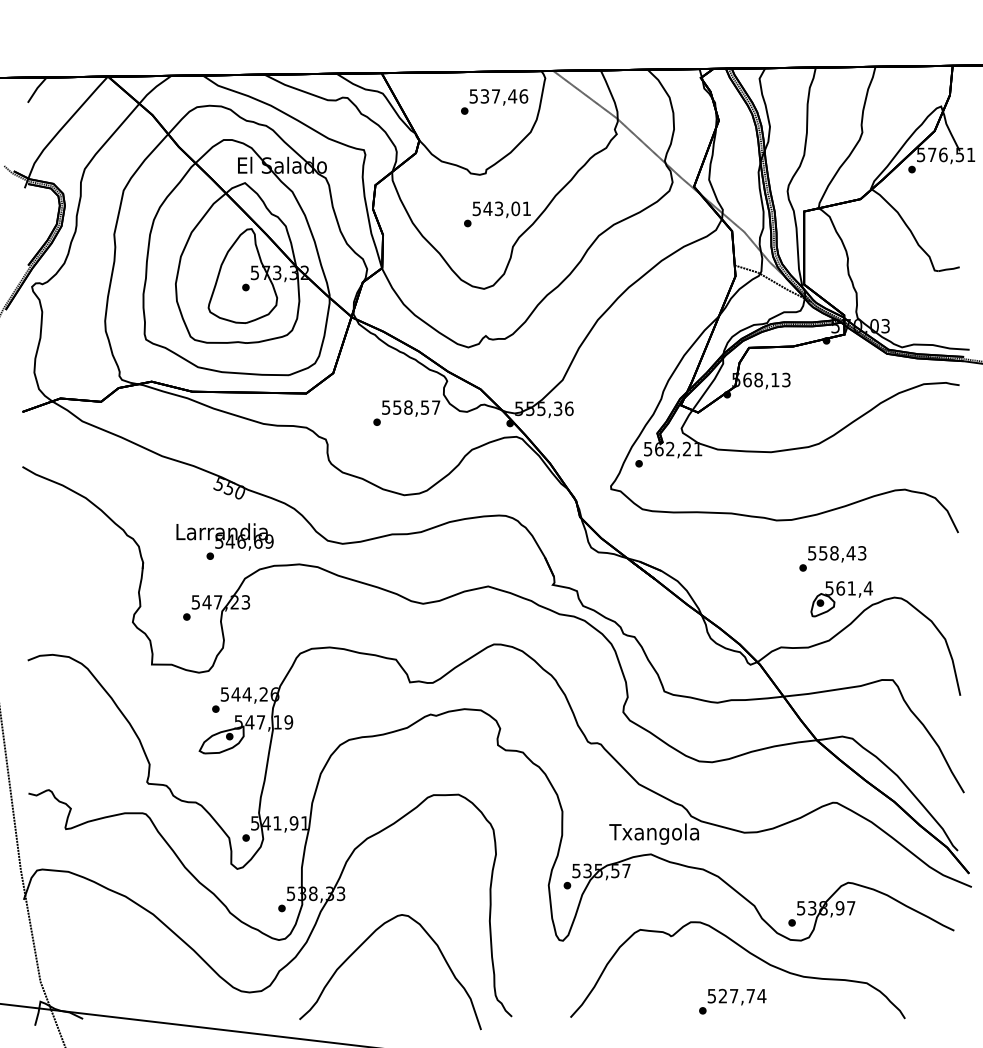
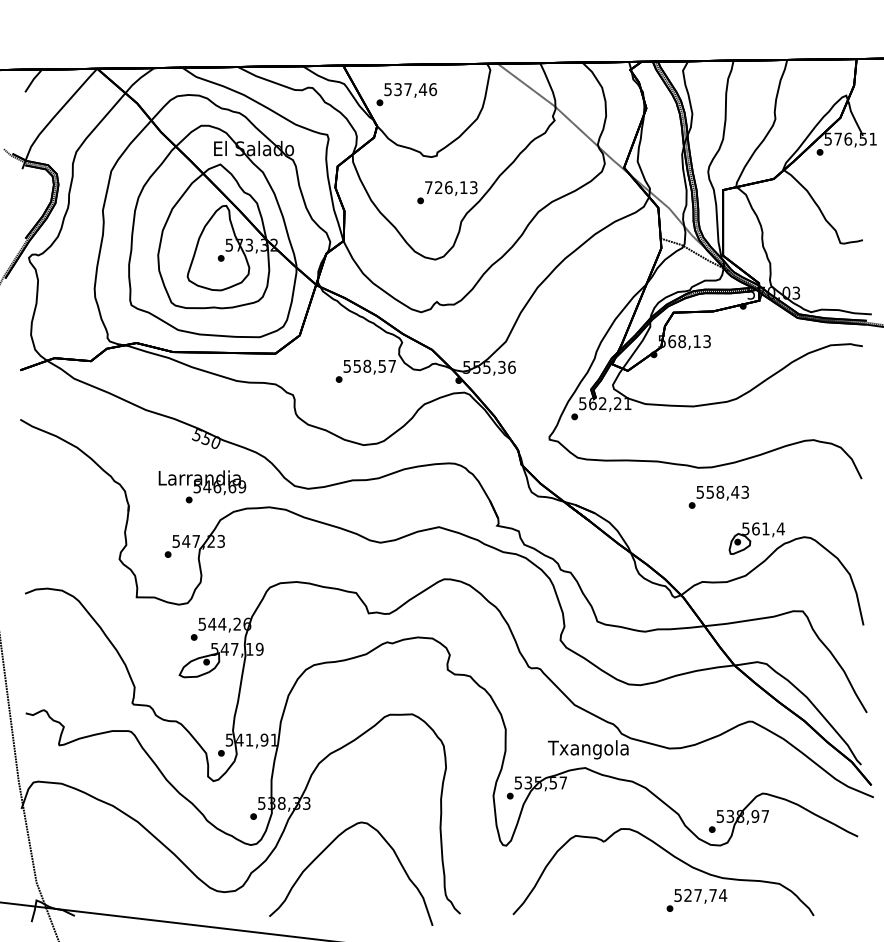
text: (494, 101) -> (406, 94), moved
text: (502, 208) -> (451, 187), 543,01 -> 726,13
text: (832, 557) -> (718, 496), moved
text: (732, 1001) -> (696, 900), moved

